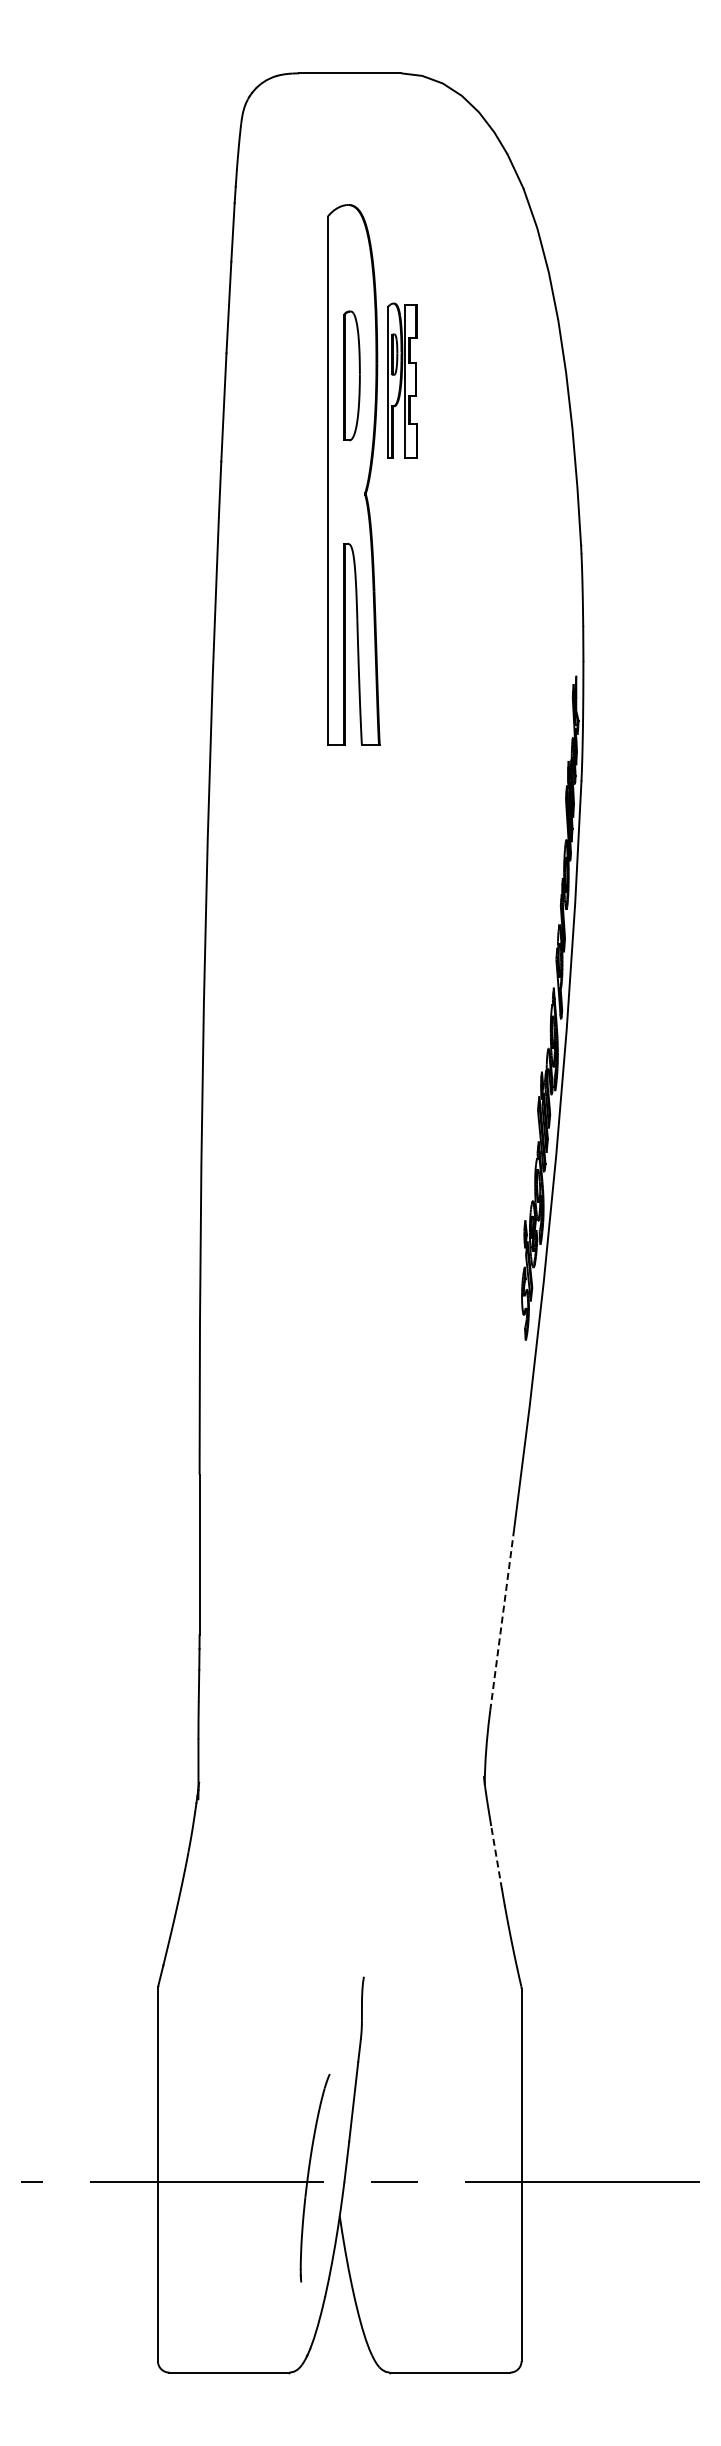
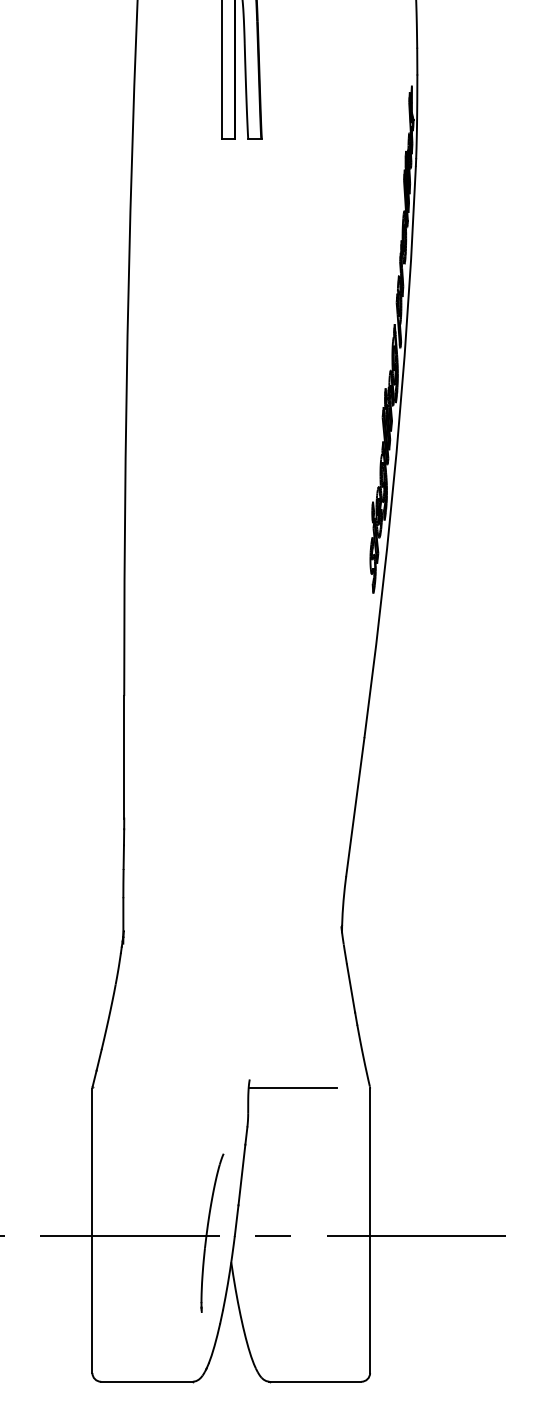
line: (502, 1619) -> (355, 806), dashed -> solid
line: (496, 1857) -> (350, 988), dashed -> solid
line: (420, 1987) -> (292, 1087), added

